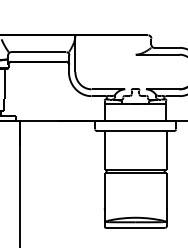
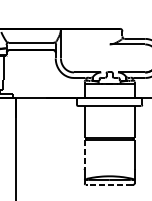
line: (104, 190) -> (84, 154), solid -> dashed
line: (135, 227) -> (109, 184), solid -> dashed

